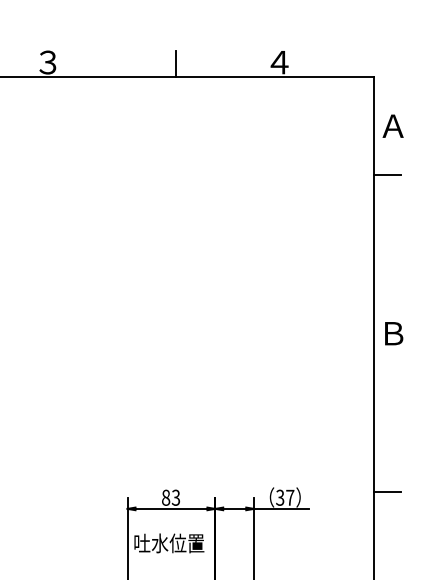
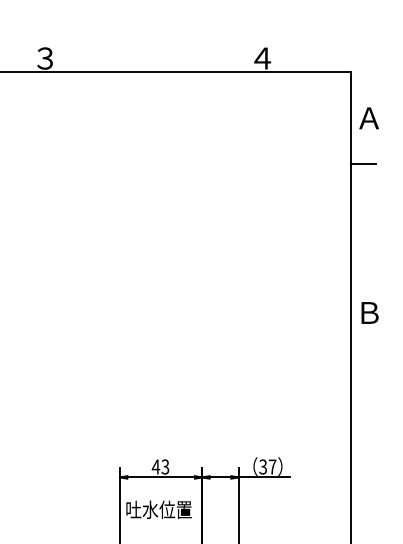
line: (176, 63) -> (165, 59), removed
line: (387, 491) -> (363, 461), removed
text: (165, 497) -> (155, 466), 83 -> 43

